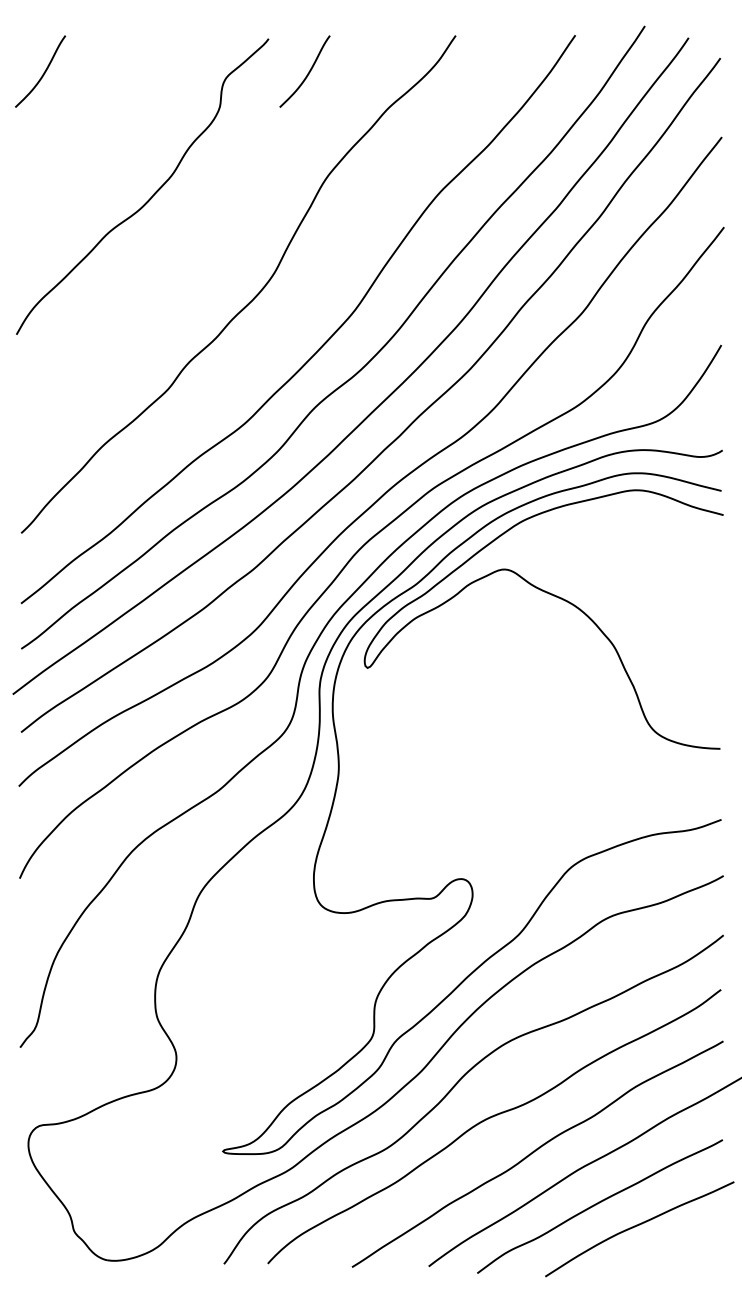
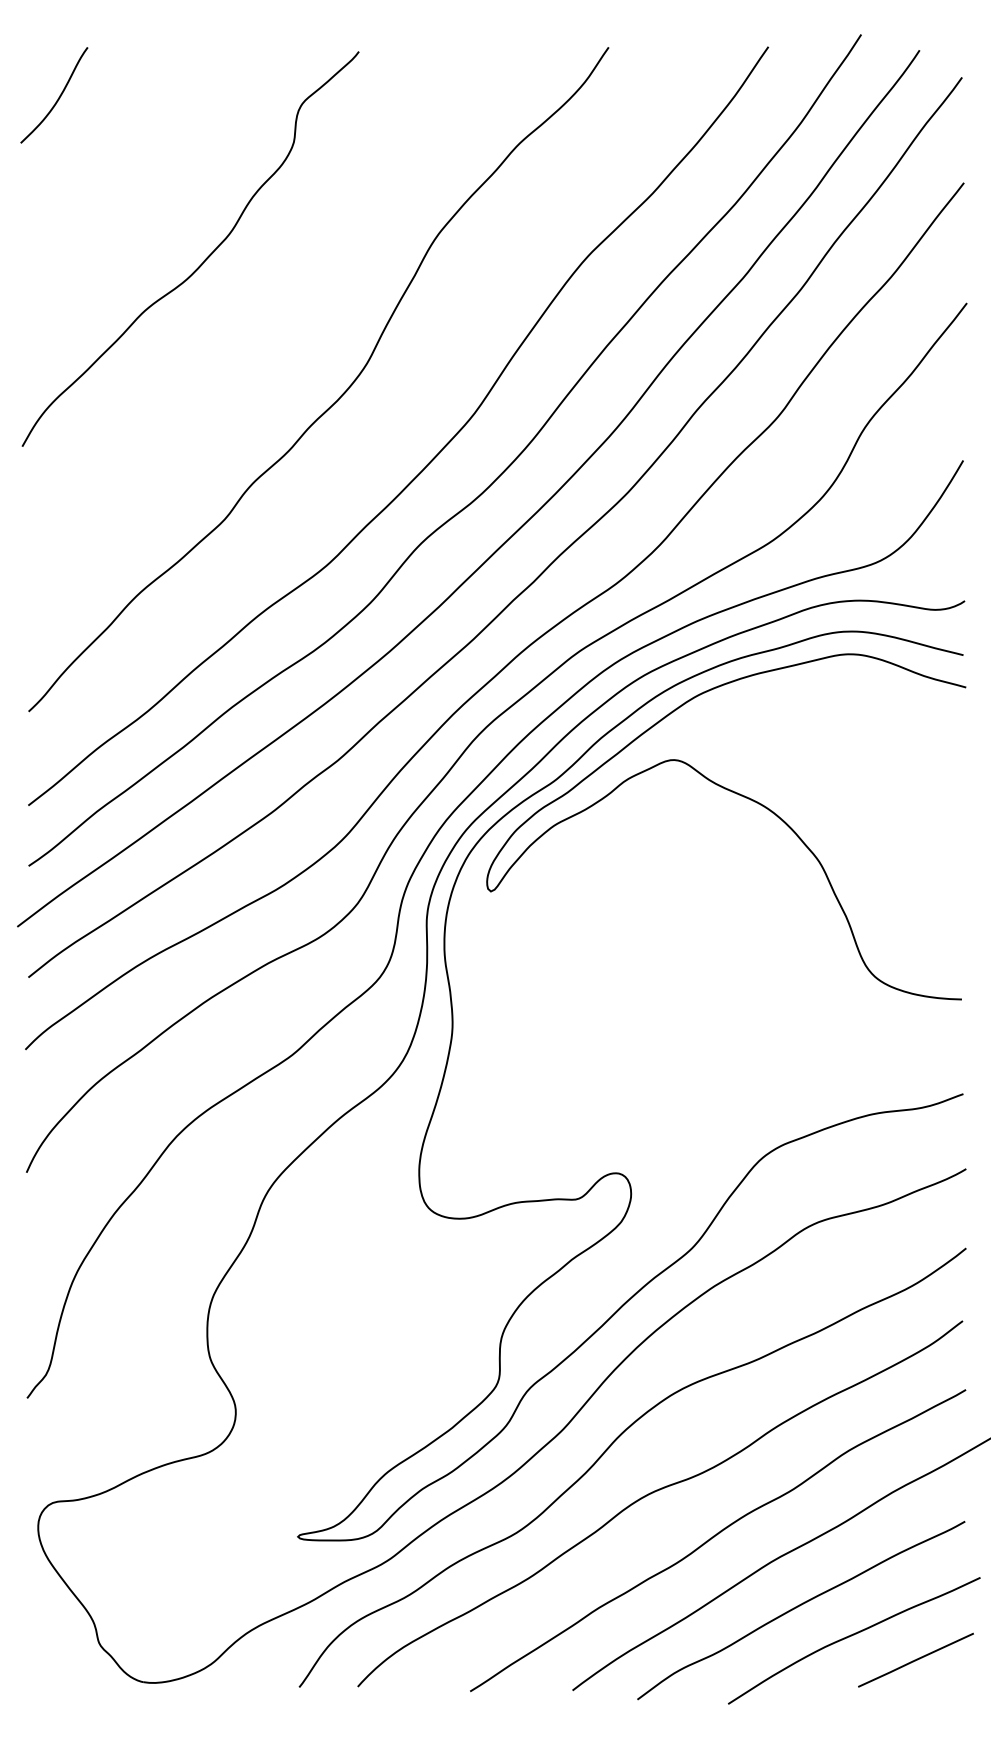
curve: (308, 73) -> (411, 97), removed
line: (685, 1243) -> (915, 1659), added

